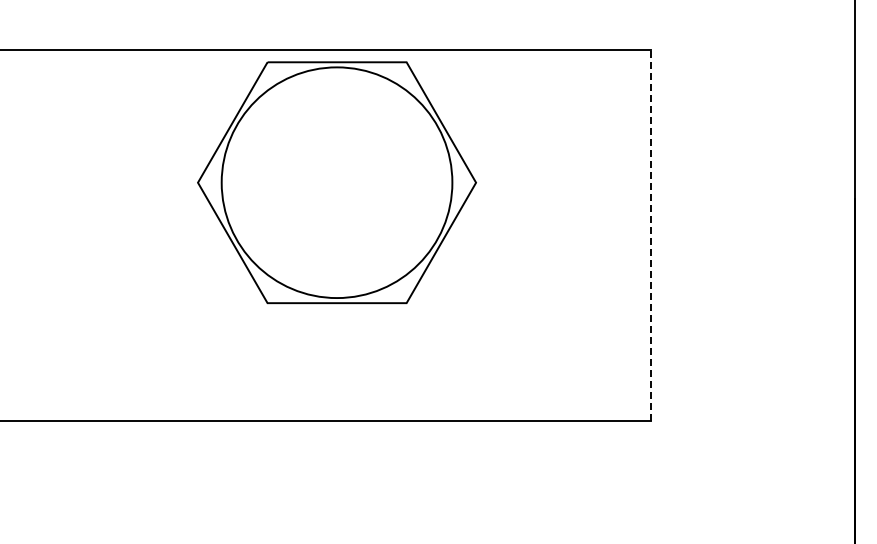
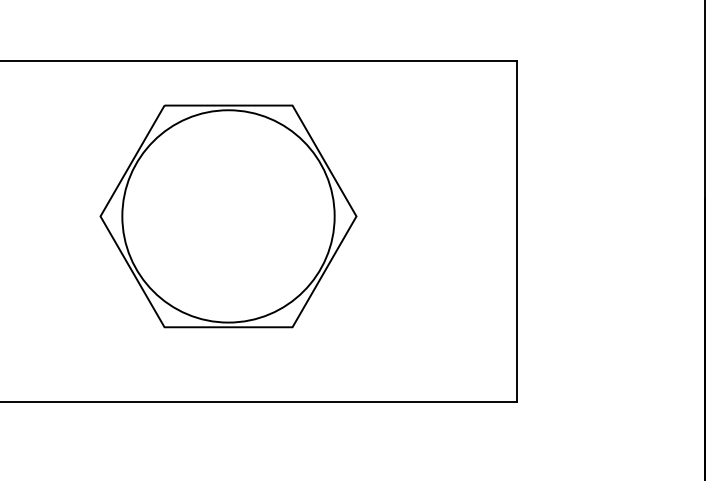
part: (336, 182) -> (228, 216), moved
line: (650, 234) -> (517, 230), dashed -> solid

